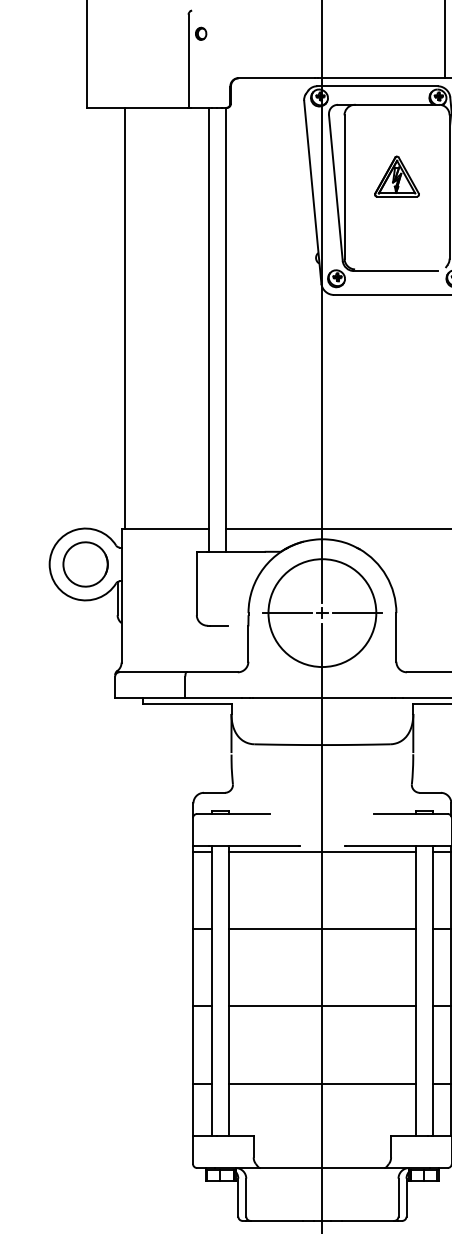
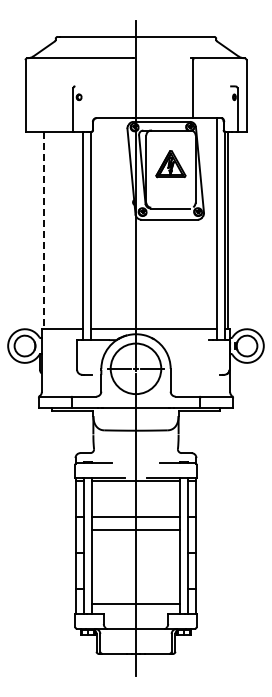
part: (396, 177) -> (170, 164), size x1.4
line: (125, 317) -> (43, 230), solid -> dashed
line: (321, 1007) -> (135, 530), moved
line: (321, 1083) -> (135, 604), moved

